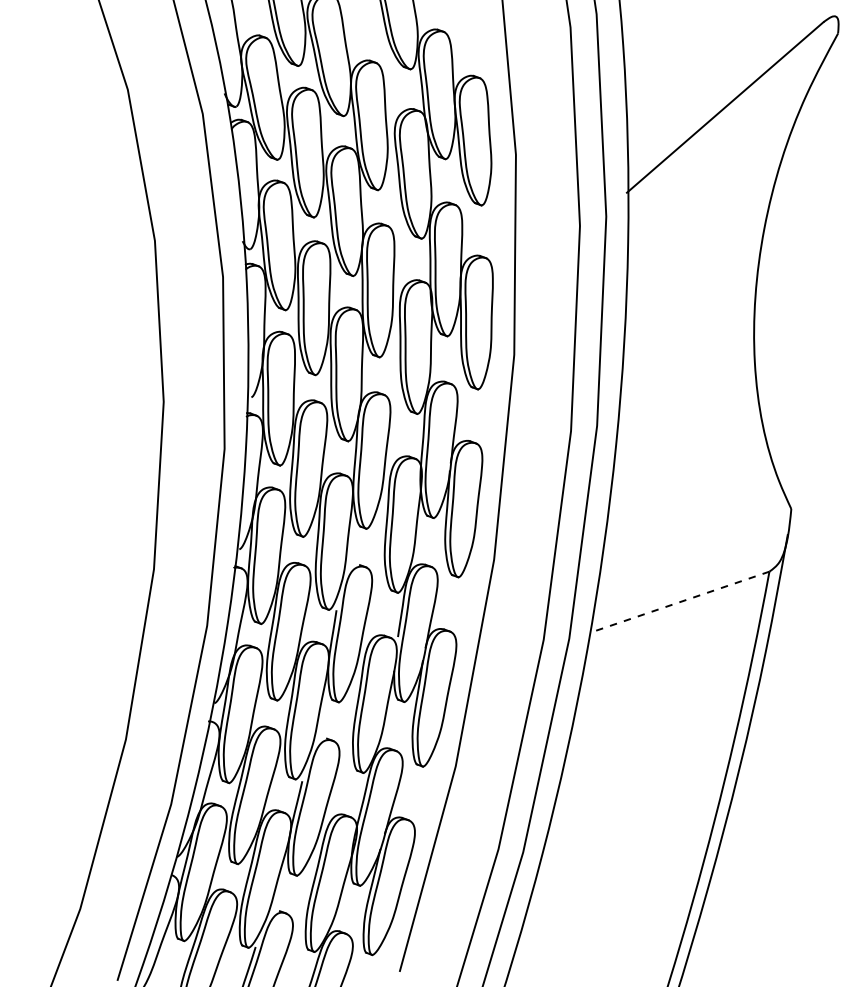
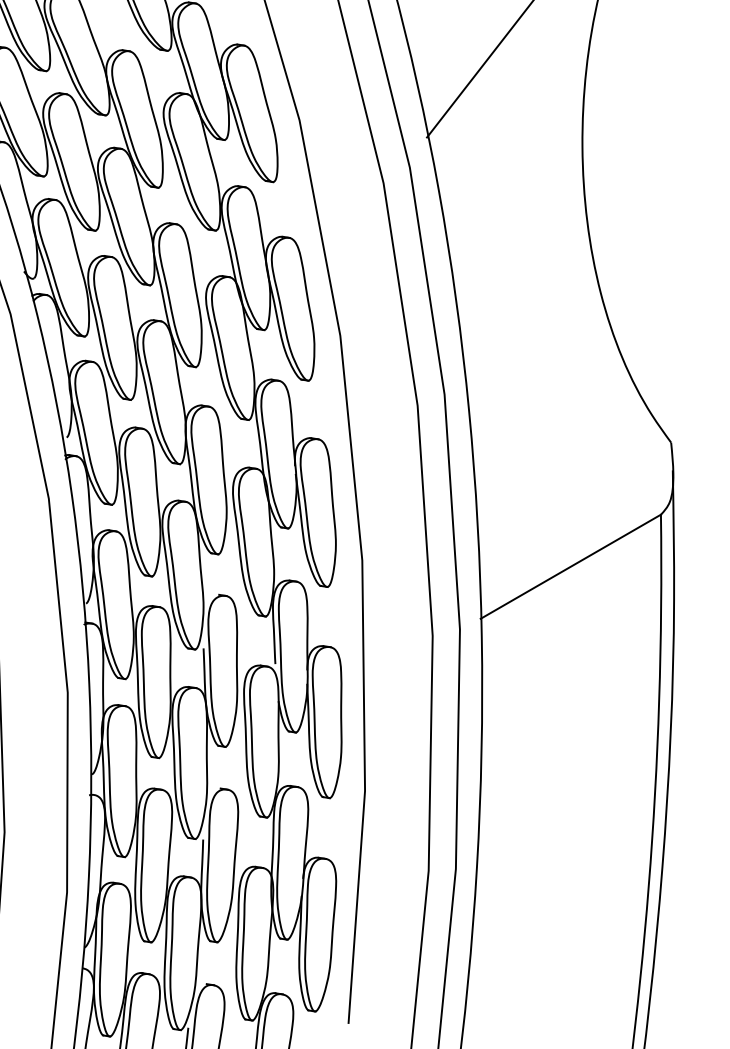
line: (679, 602) -> (570, 567), dashed -> solid

